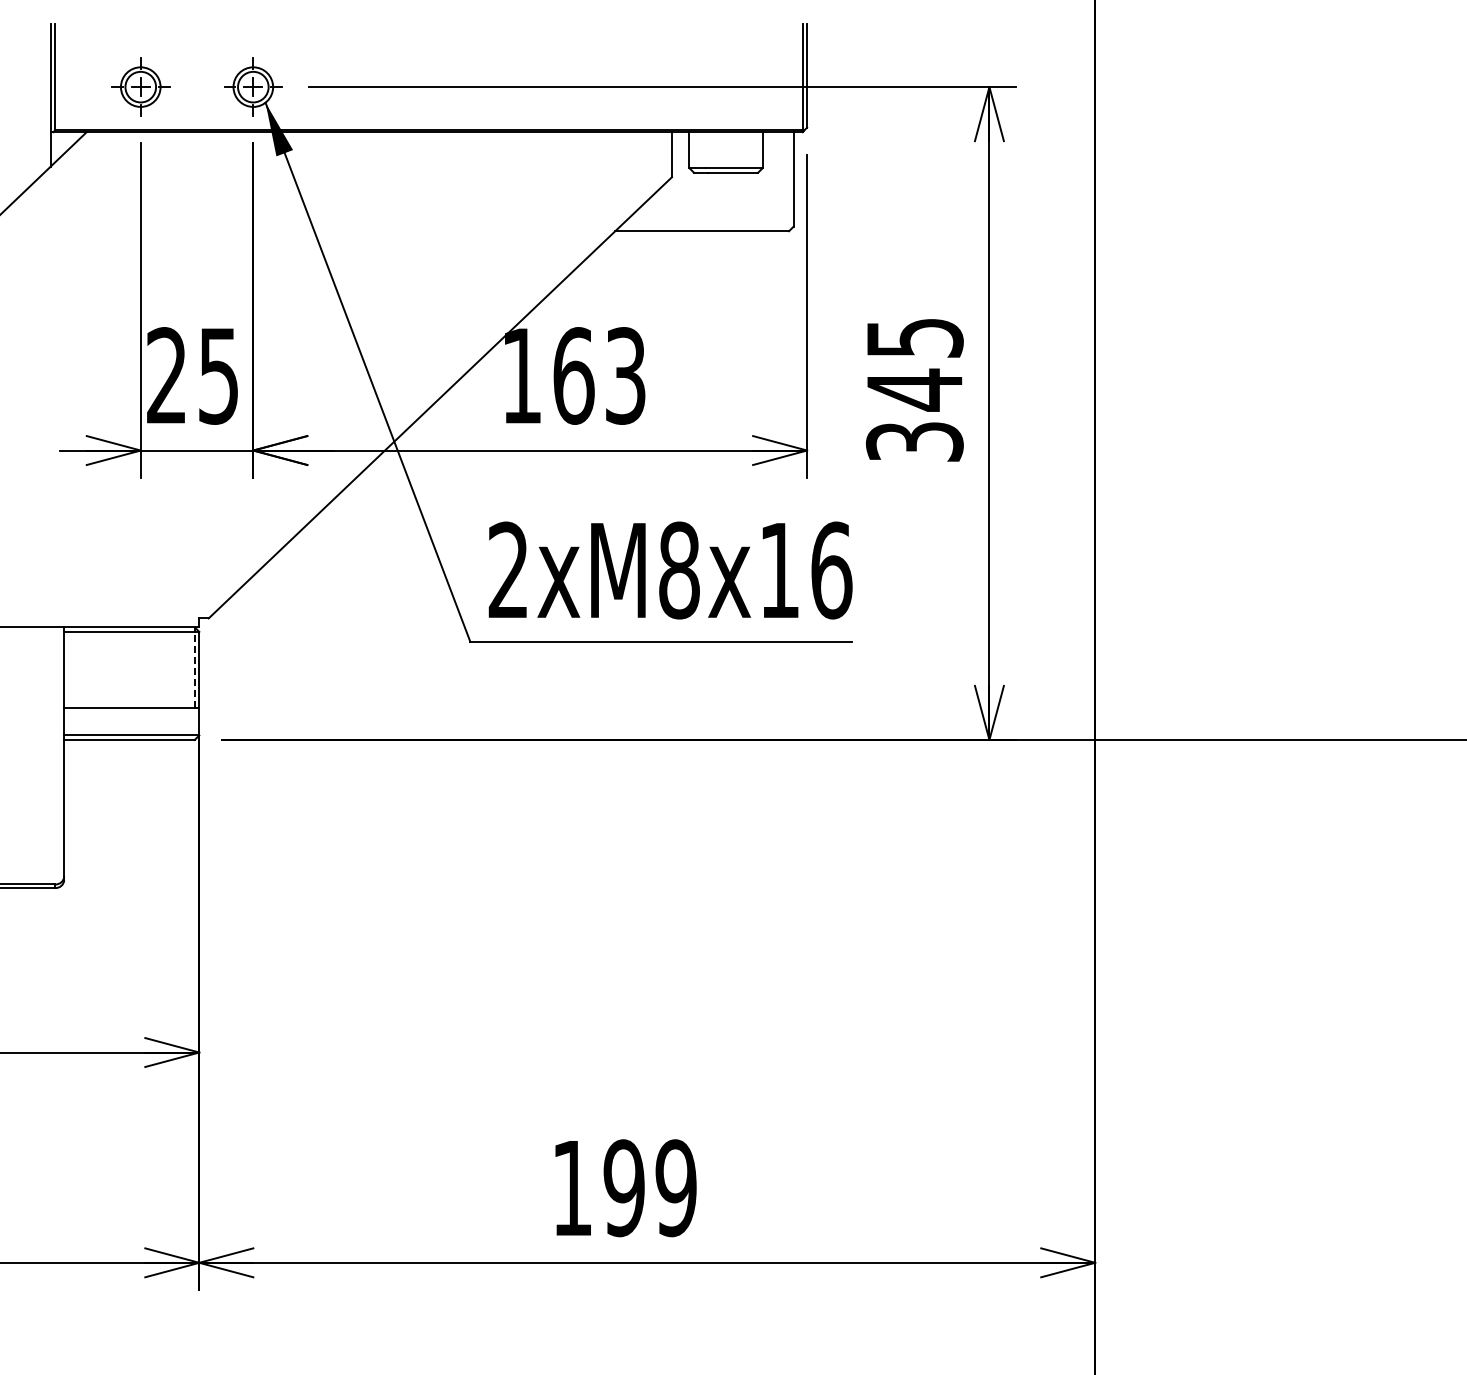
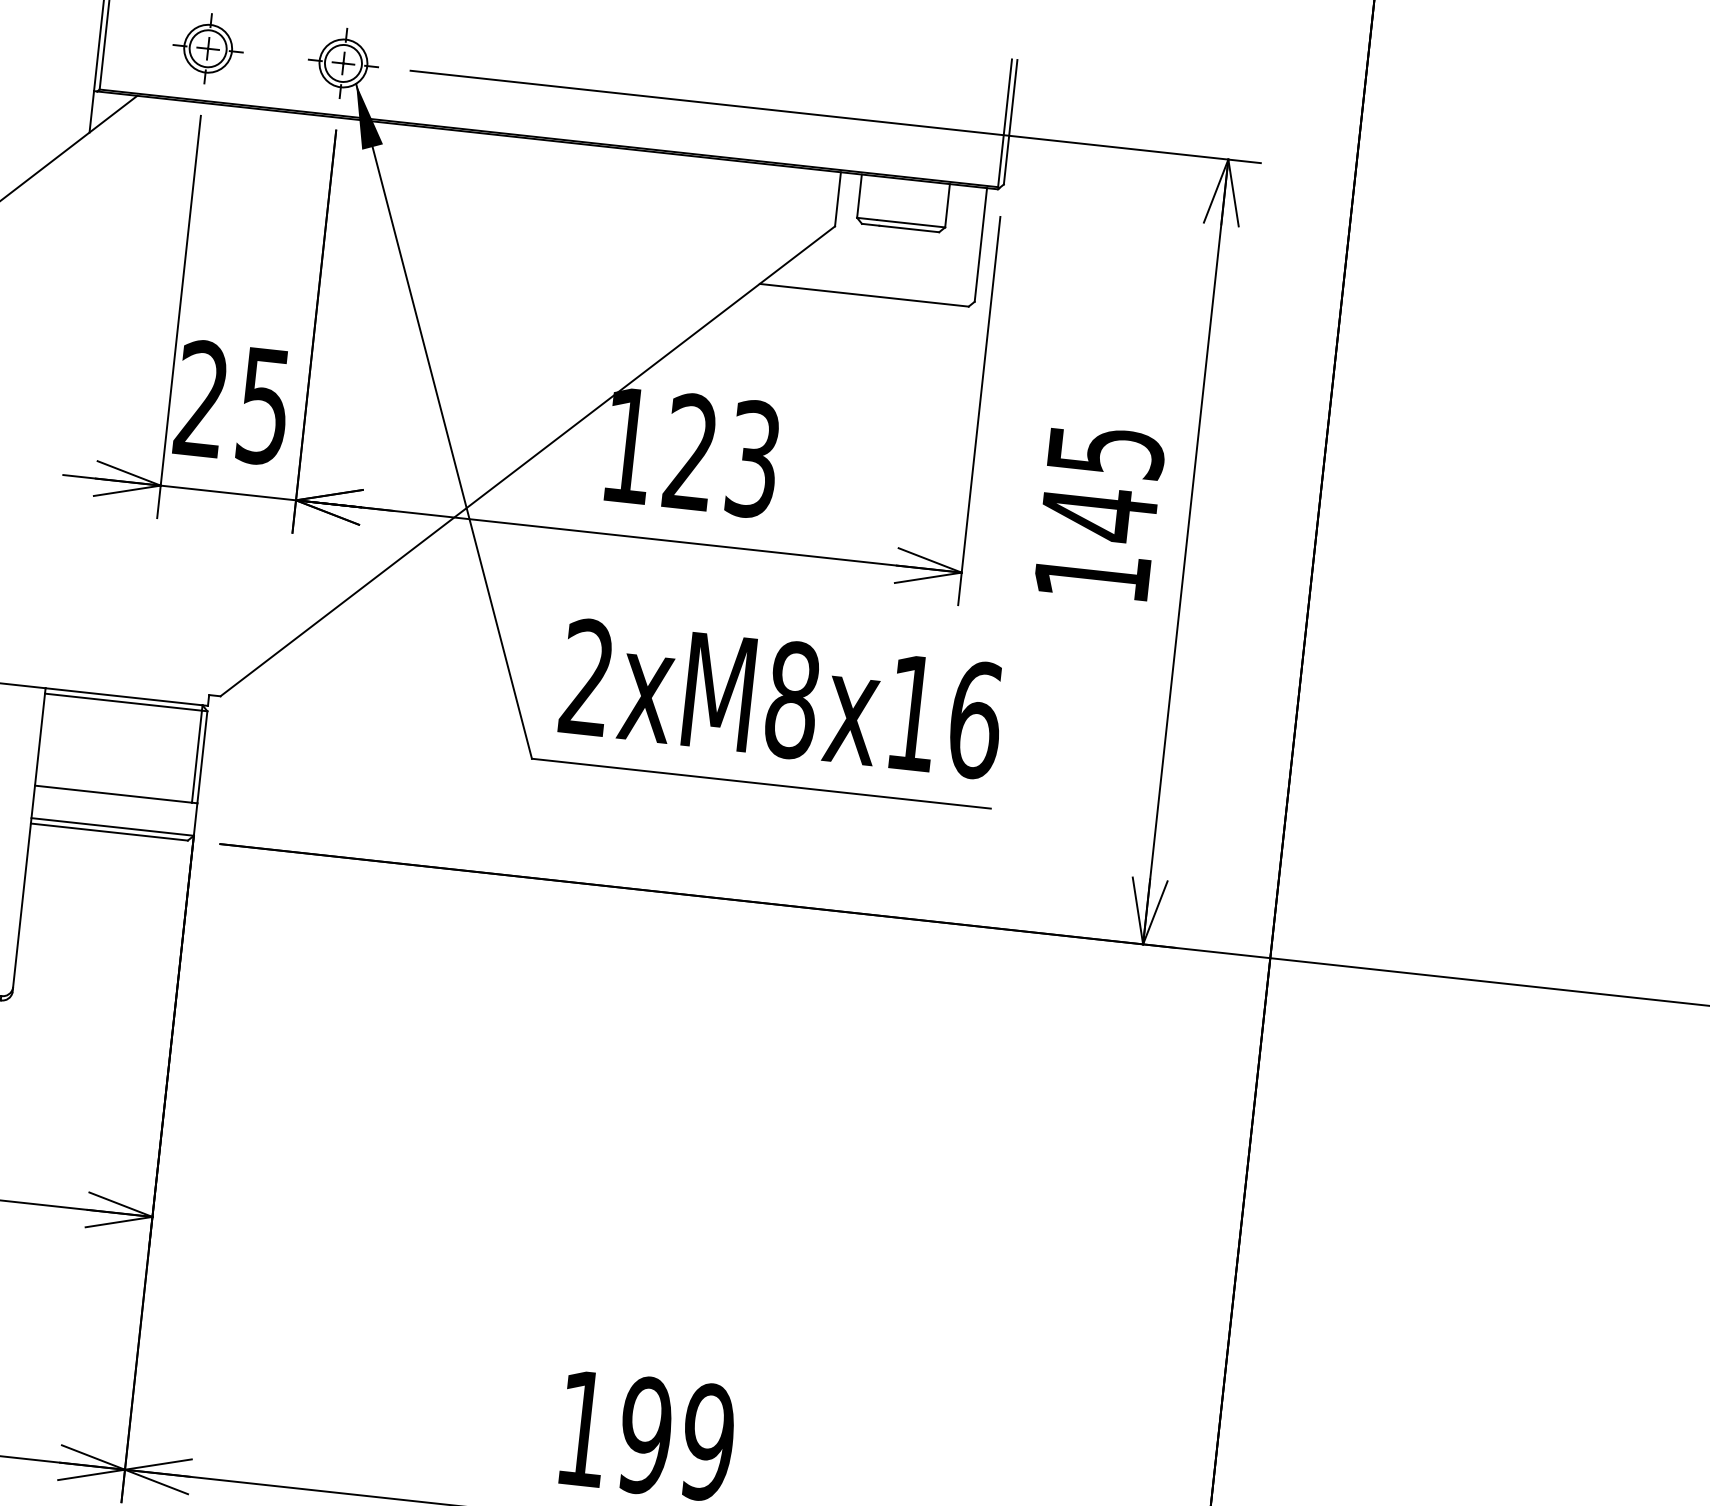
text: (573, 375) -> (690, 451), 163 -> 123
text: (914, 441) -> (1092, 575), 345 -> 145
line: (194, 669) -> (196, 755), dashed -> solid

